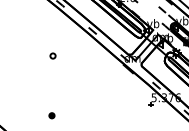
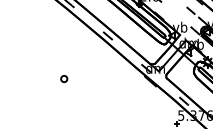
part: (52, 55) -> (63, 78), moved

